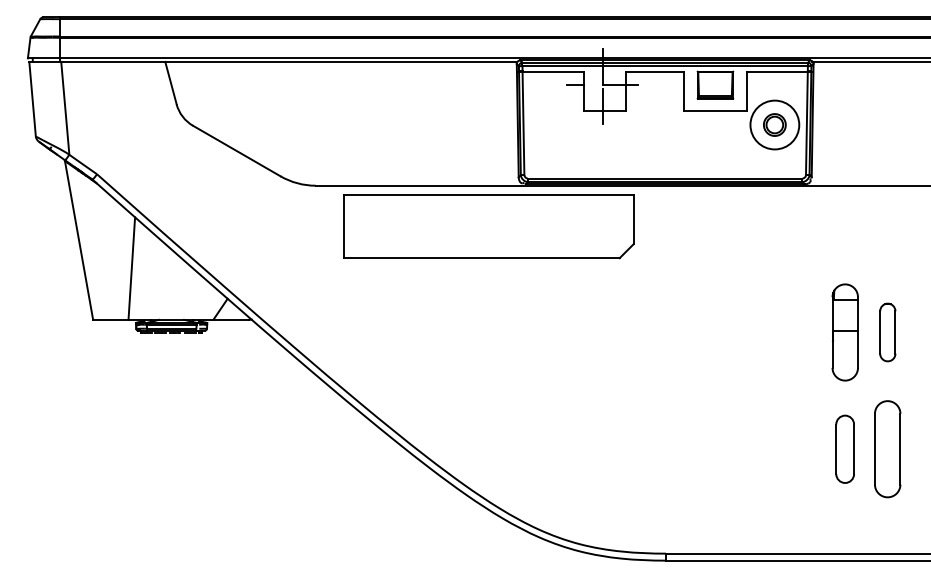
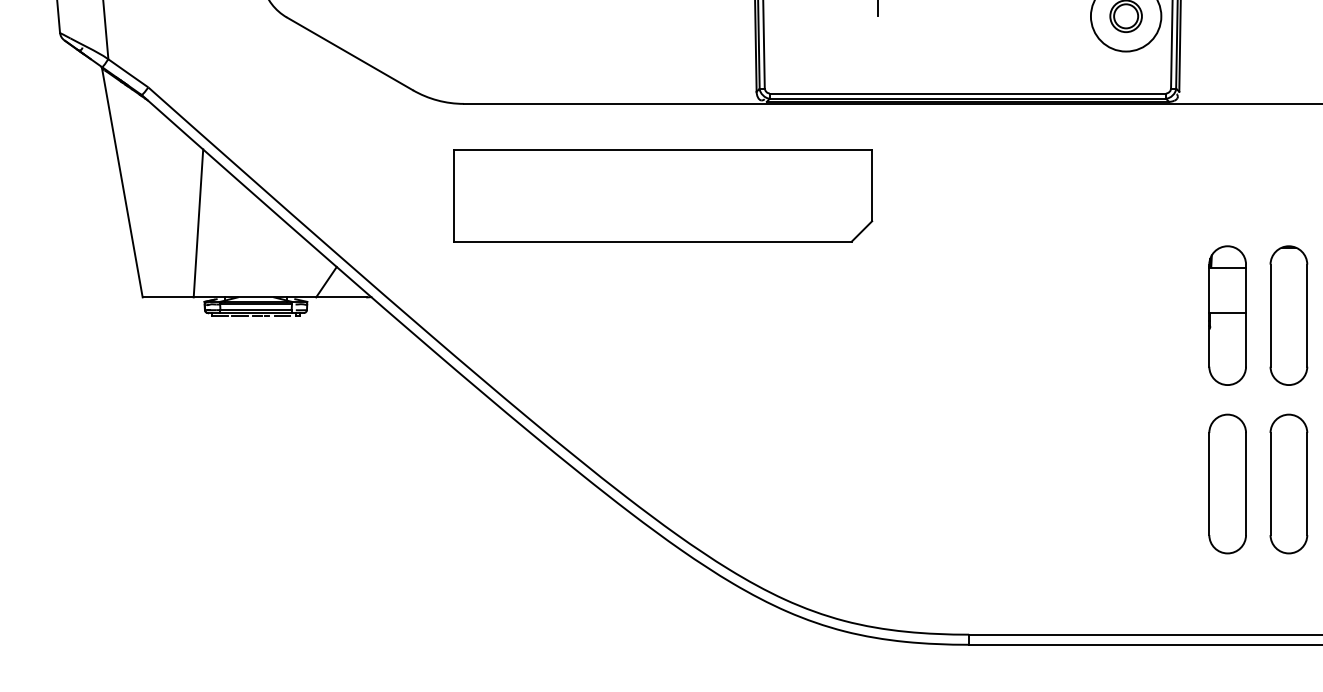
part: (488, 226) -> (662, 195), moved
part: (887, 332) -> (1288, 315), size x1.67
part: (844, 449) -> (1226, 484), size x1.43

